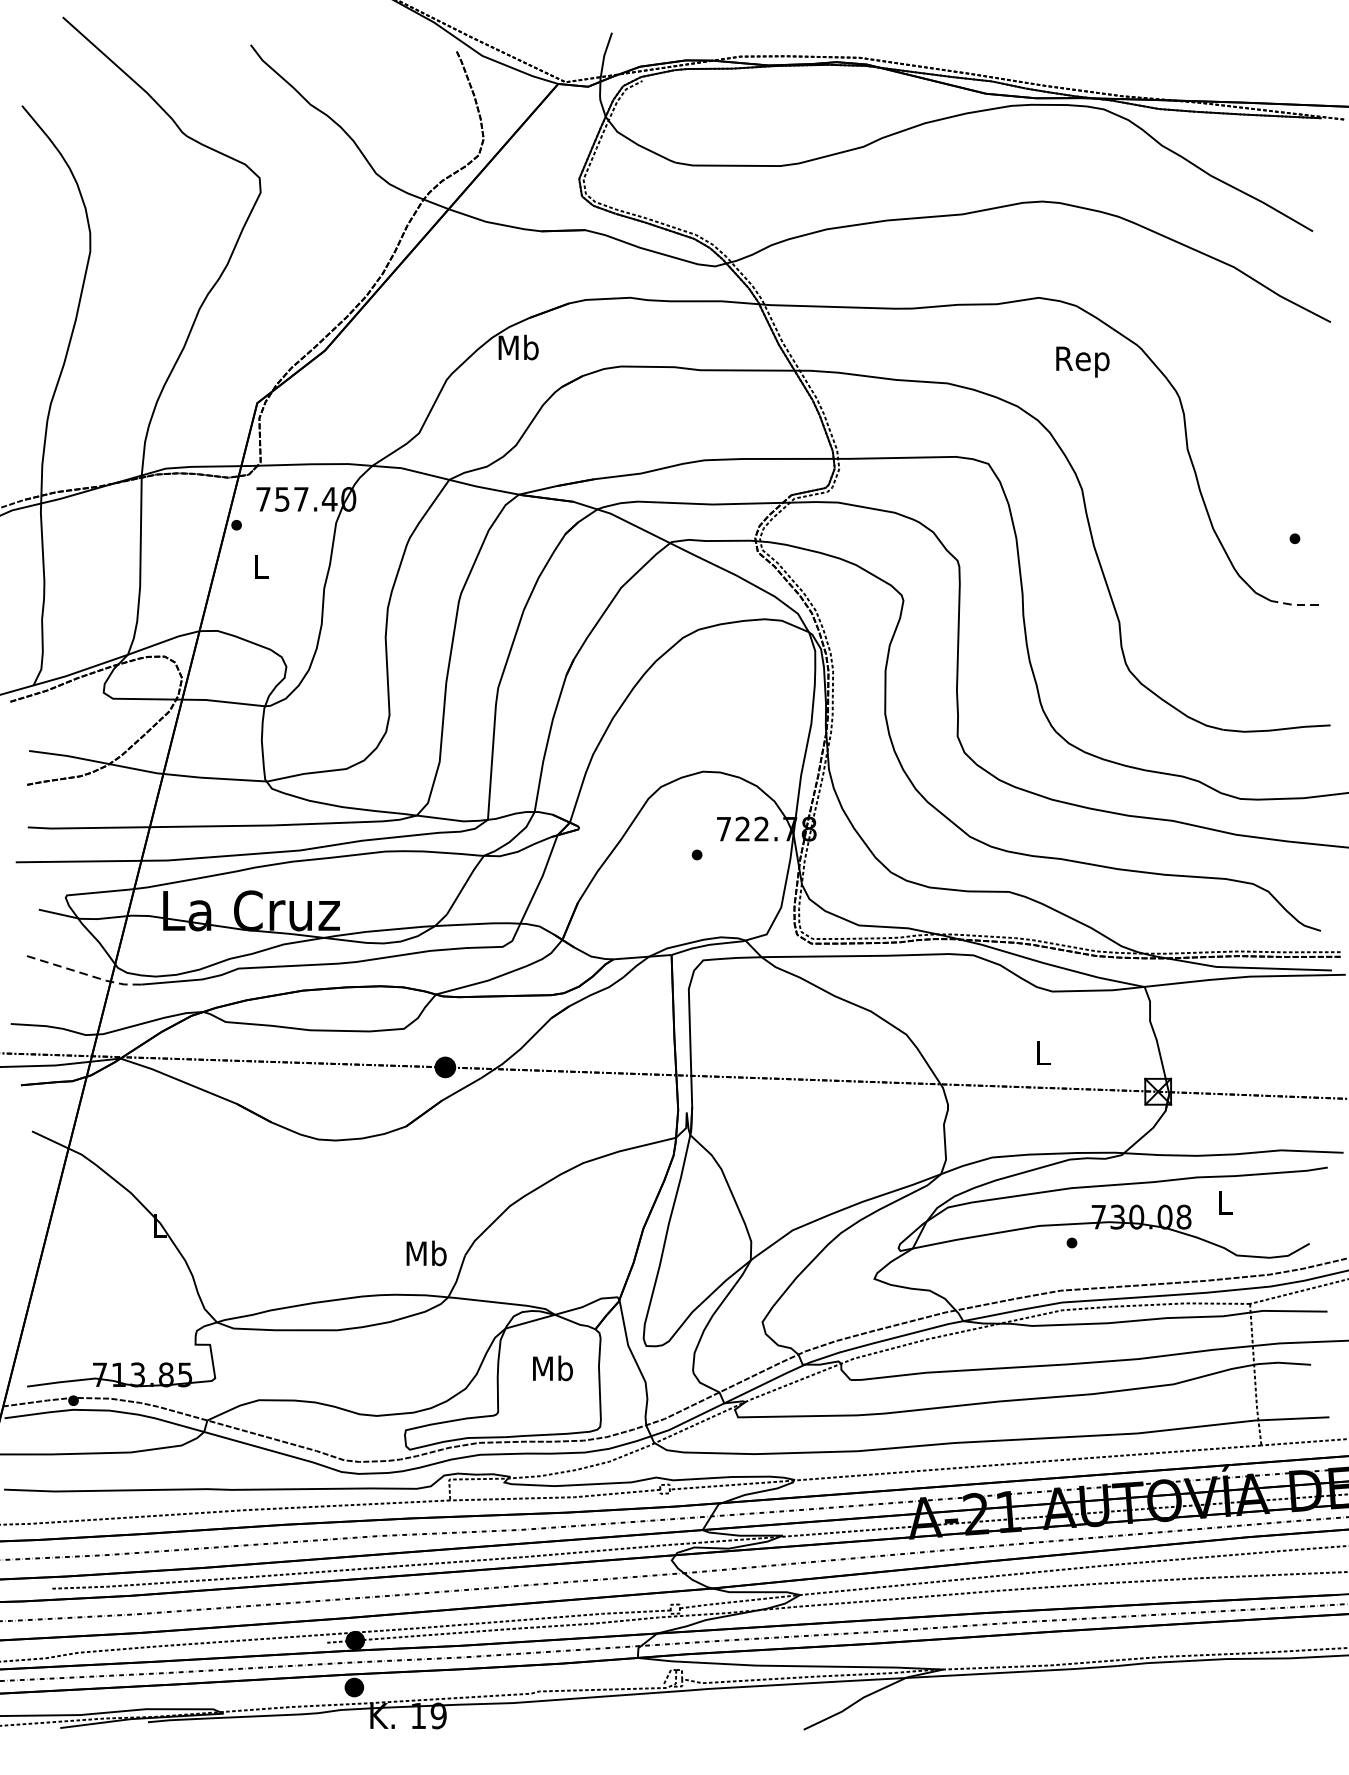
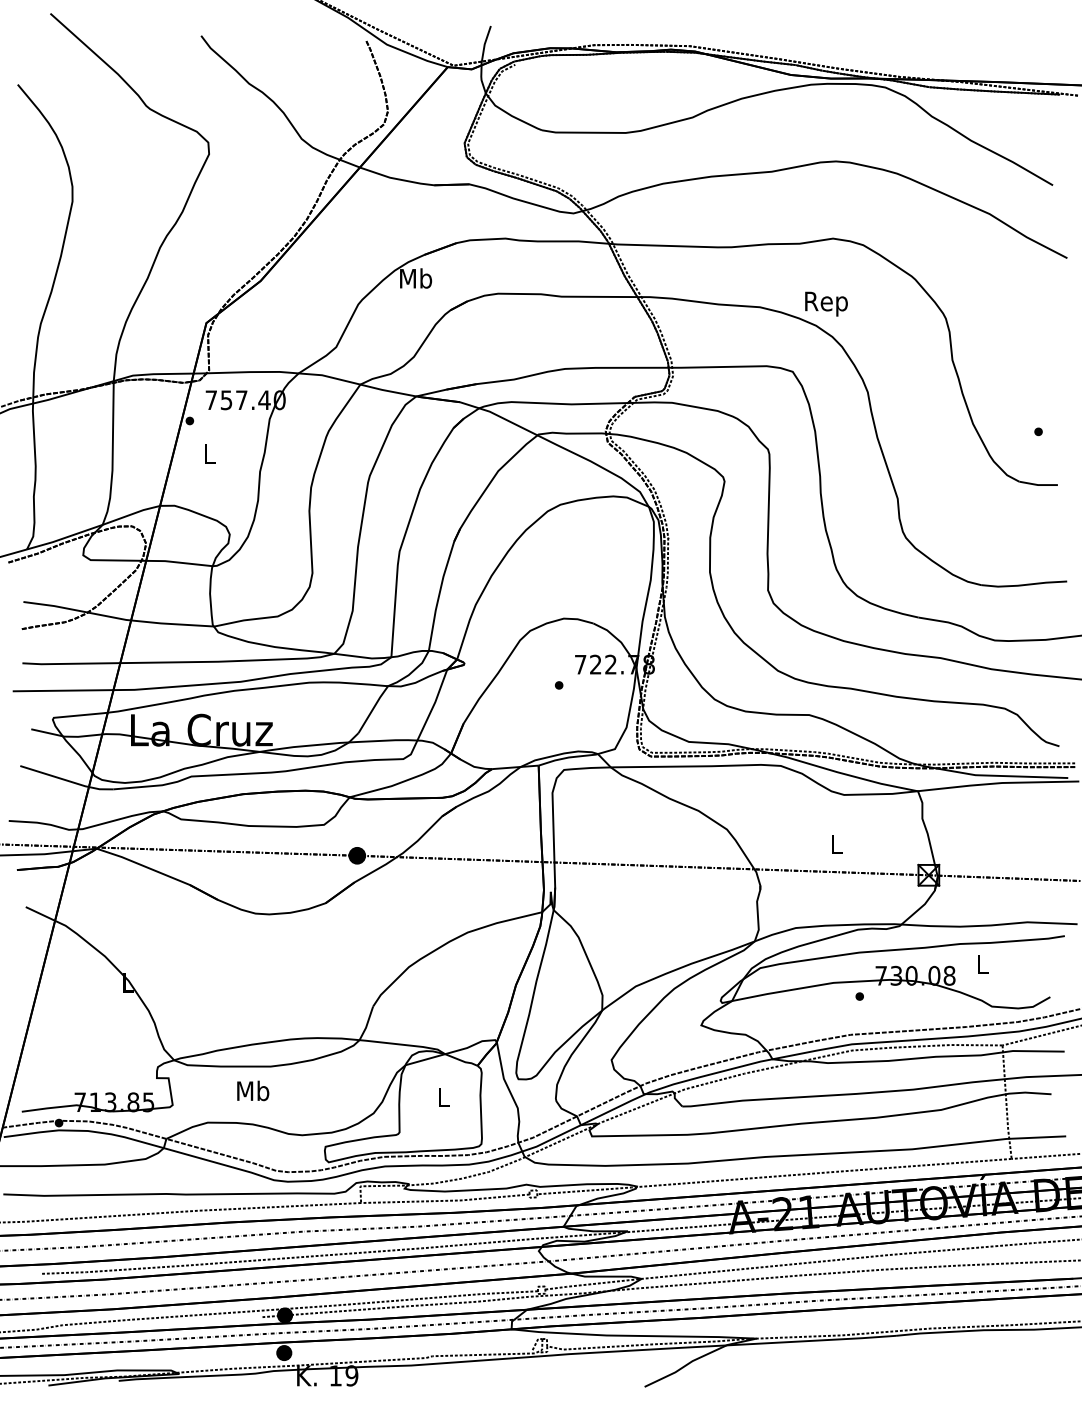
text: (1082, 361) -> (826, 303), moved
line: (1294, 605) -> (1038, 485), dashed -> solid
line: (84, 973) -> (67, 780), dashed -> solid
text: (426, 1252) -> (253, 1090), moved
text: (552, 1368) -> (443, 1097), Mb -> L

